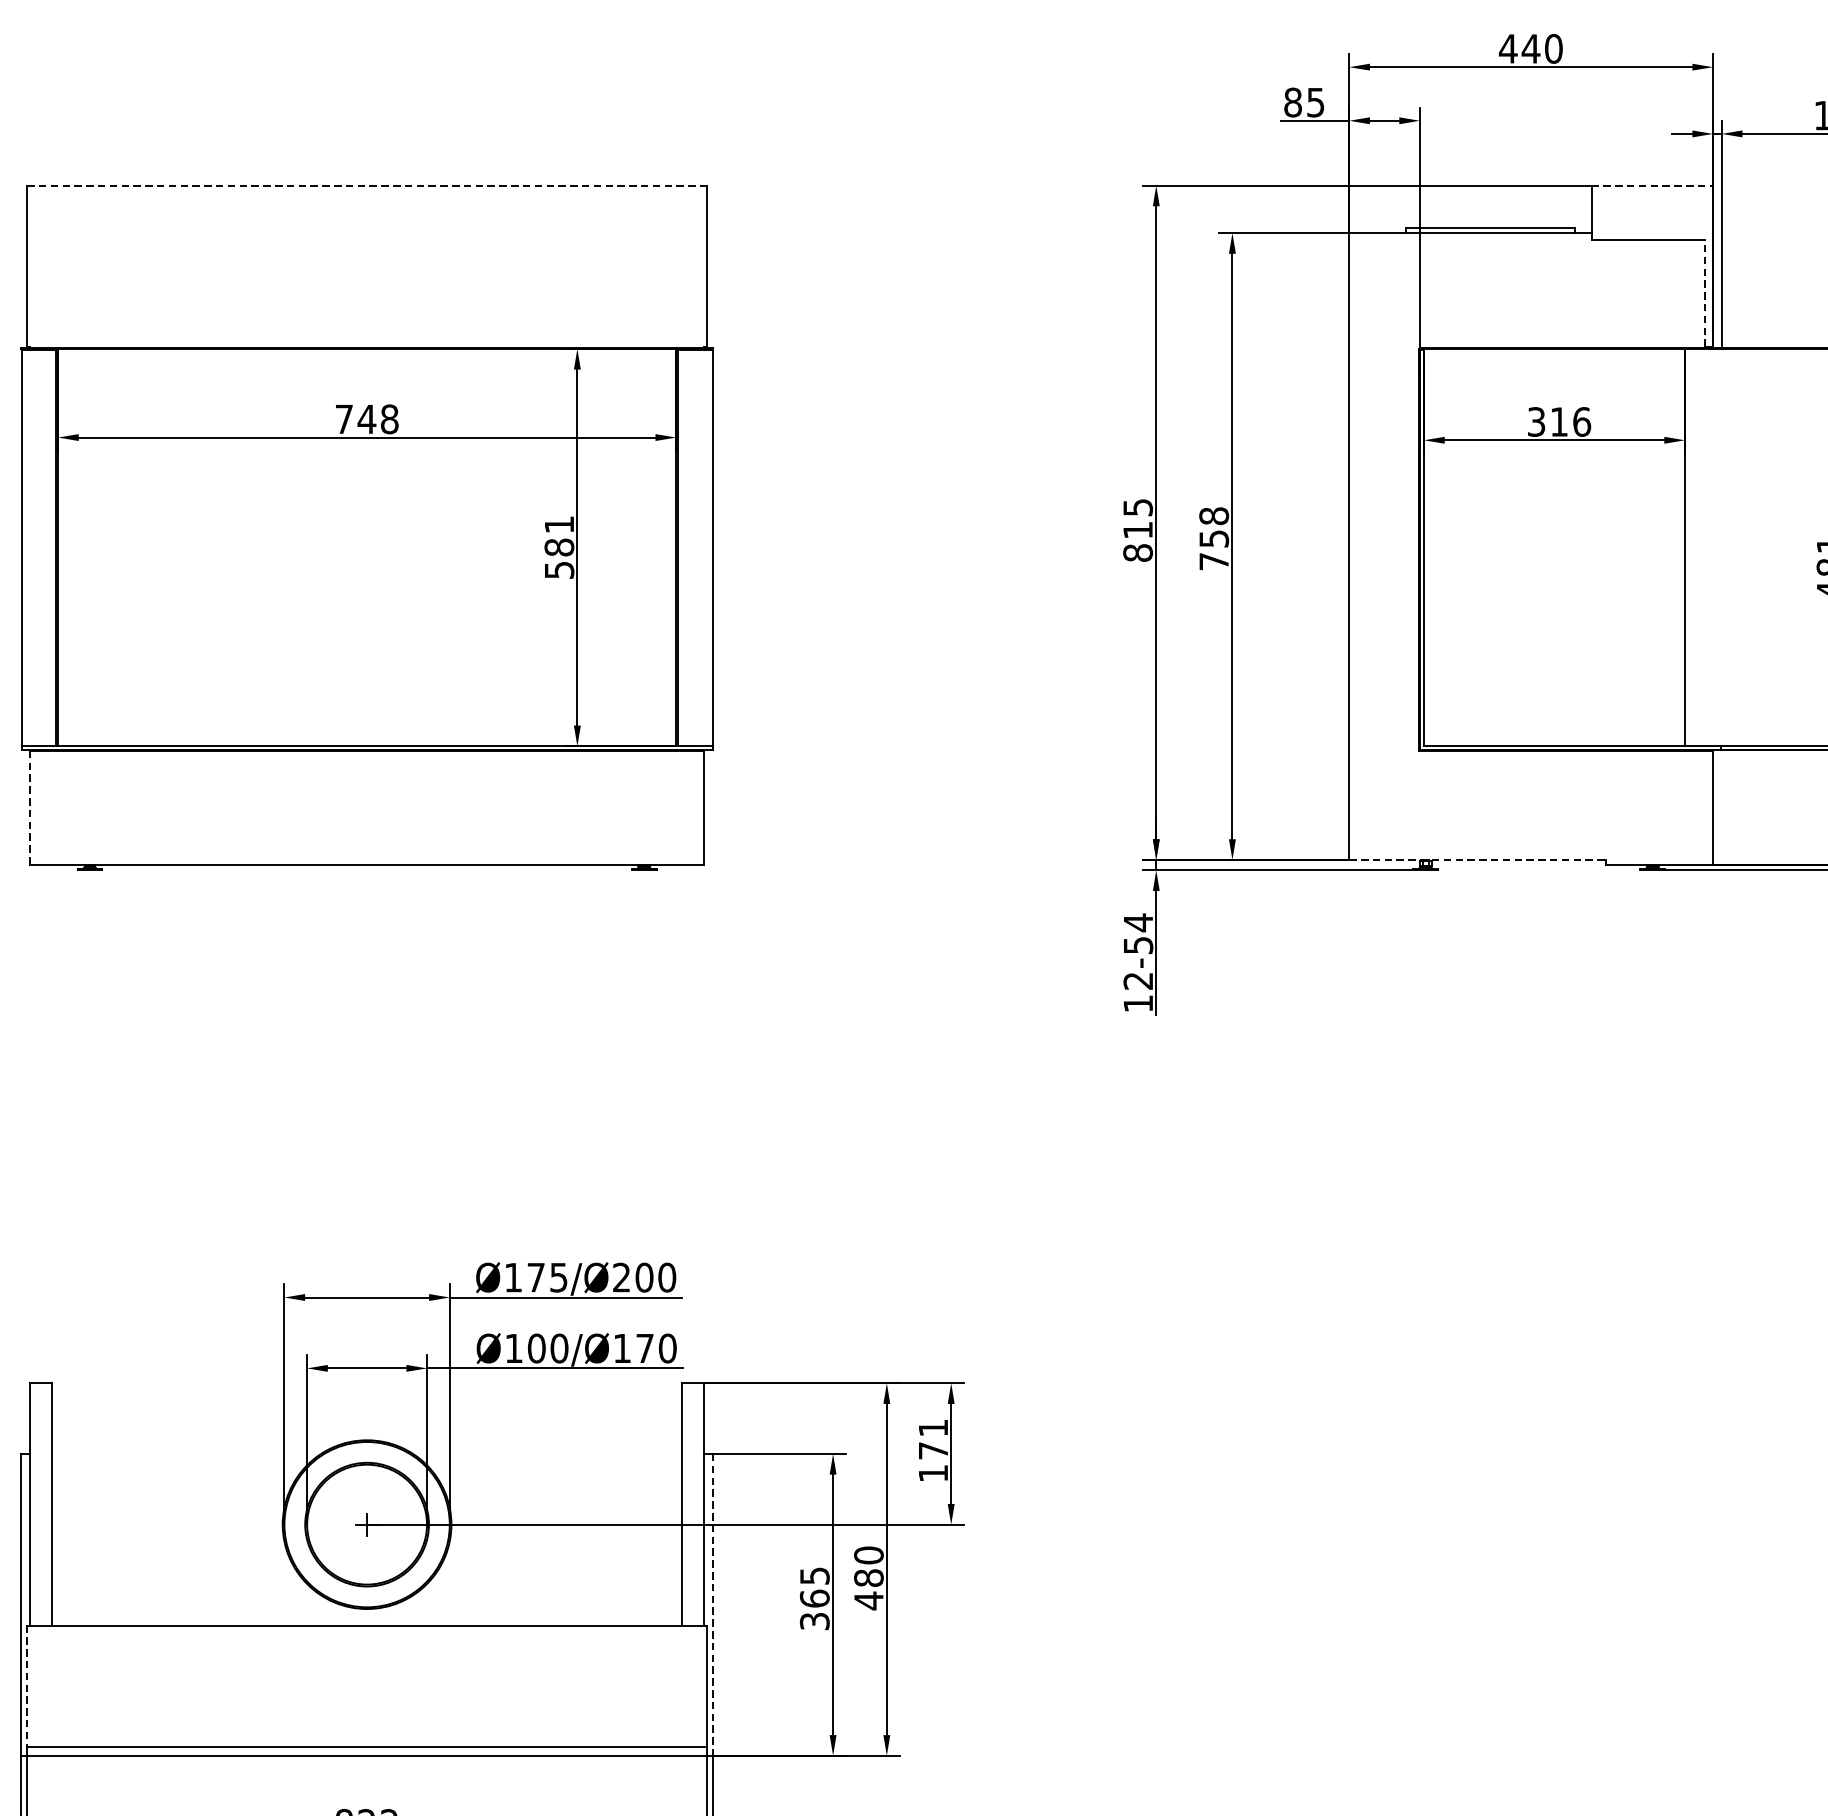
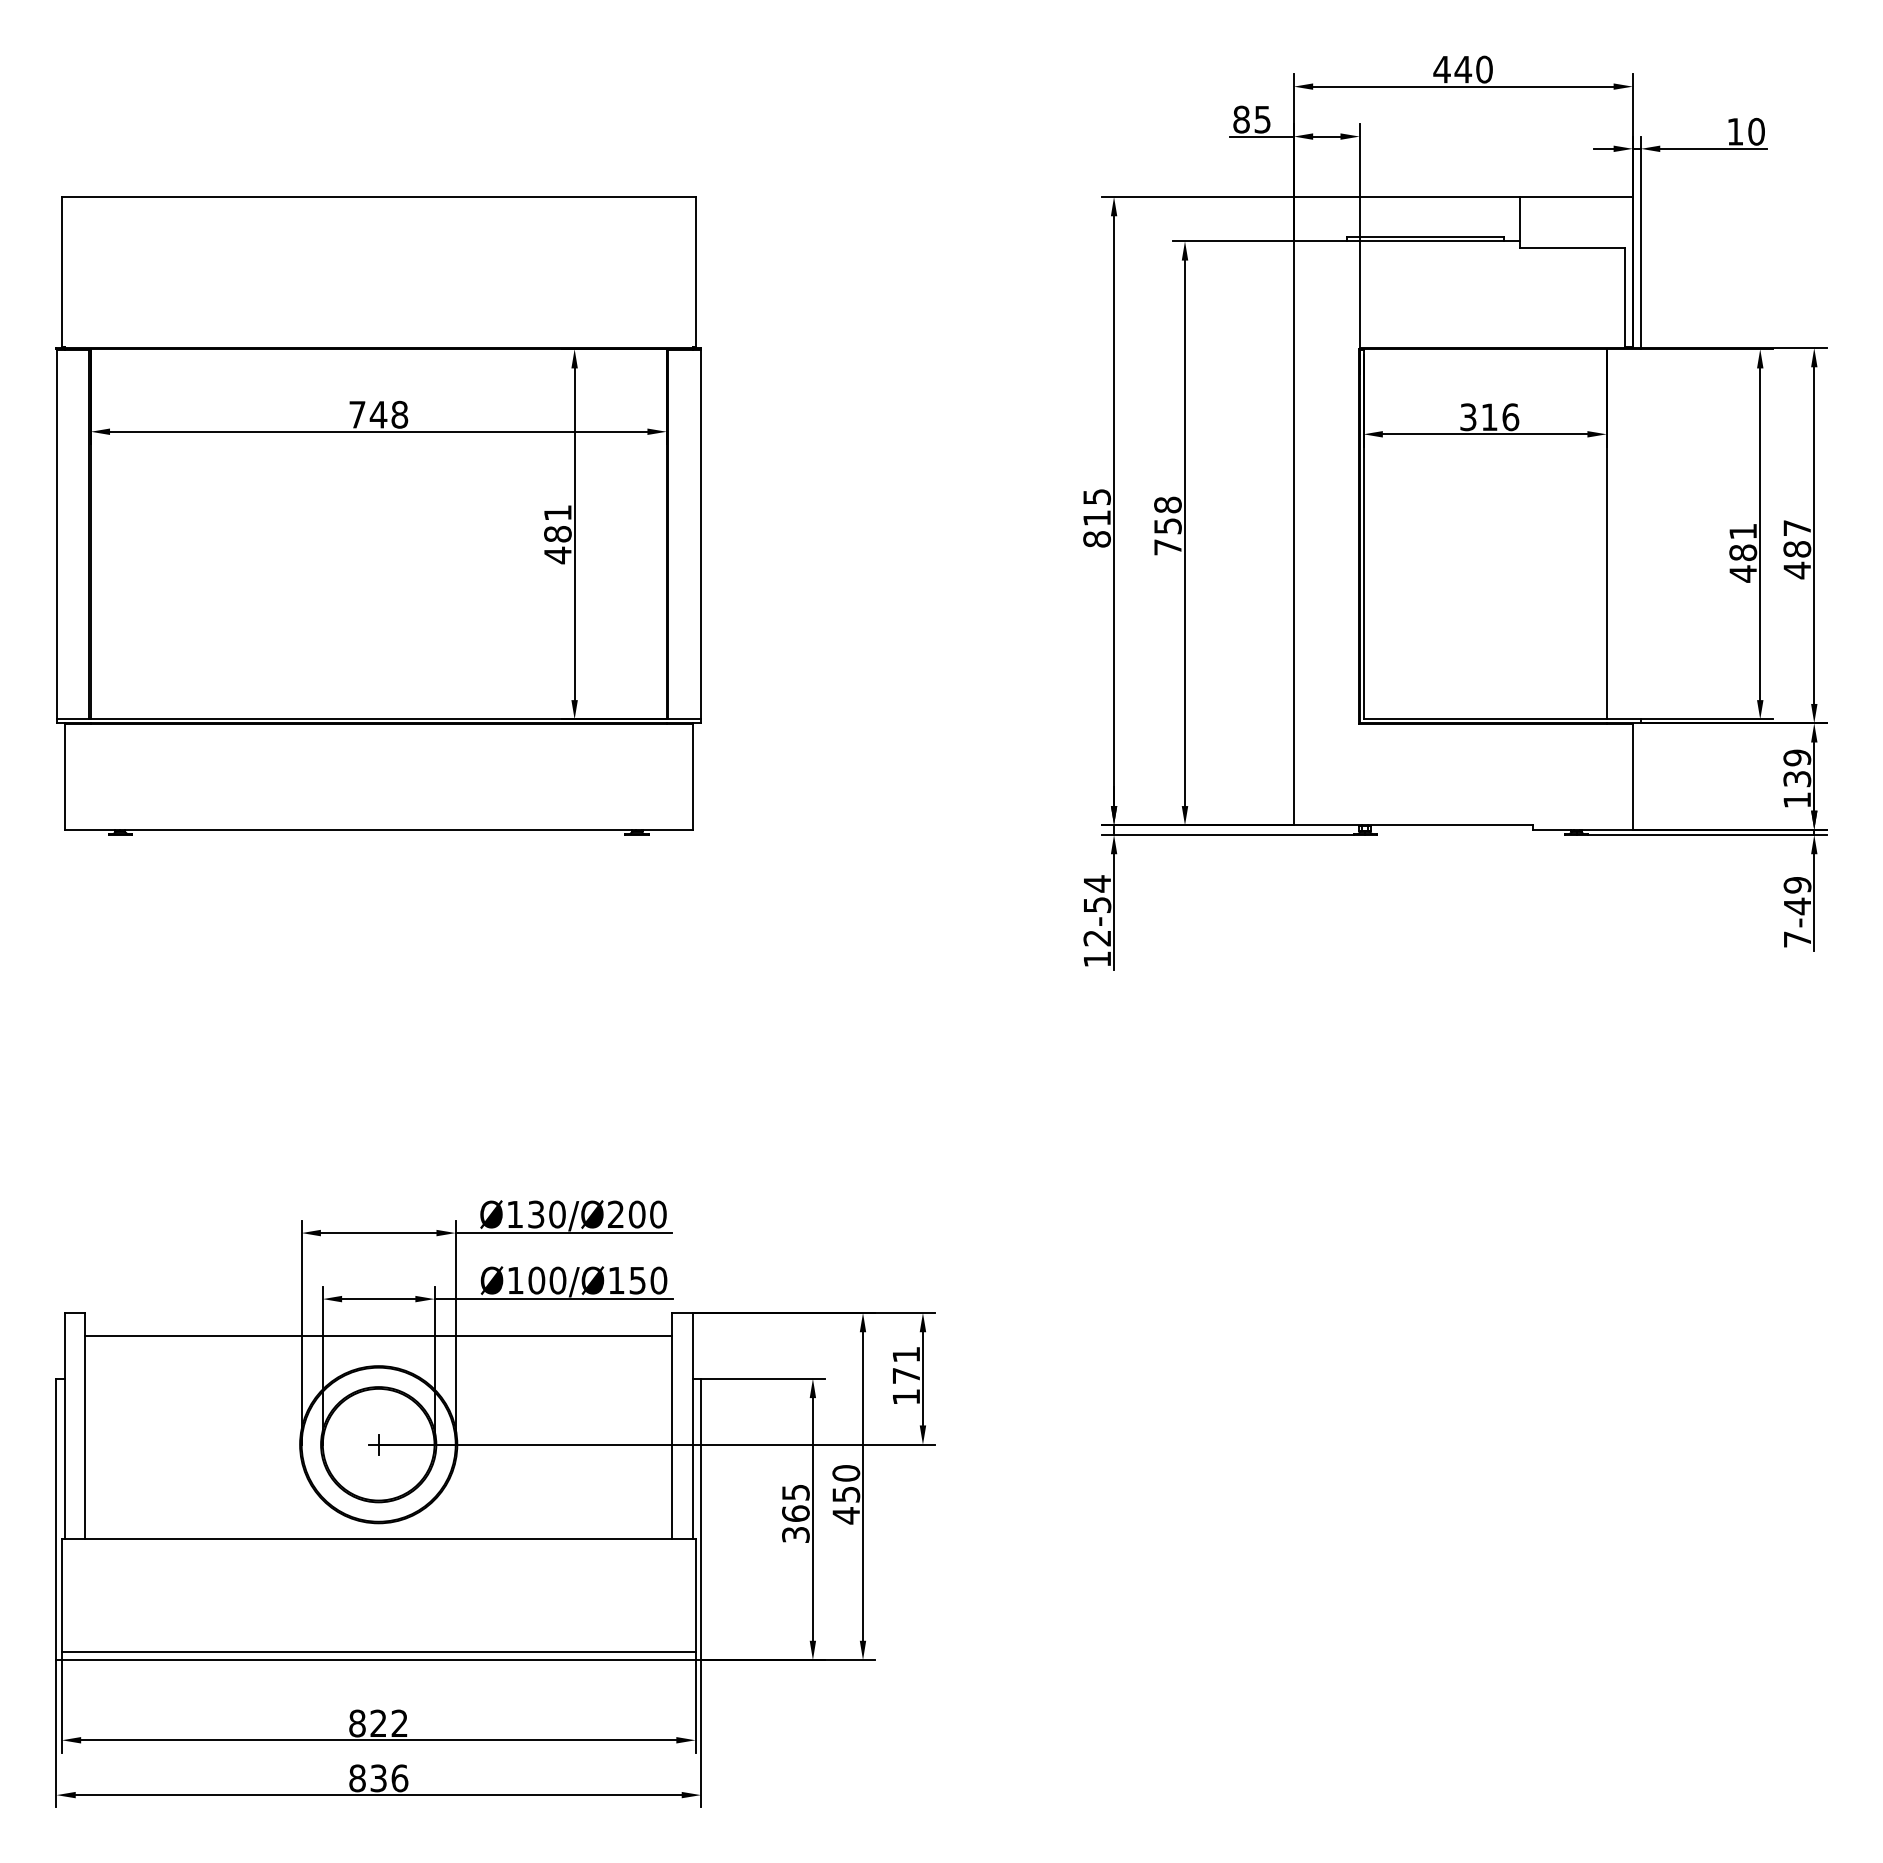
line: (366, 186) -> (378, 197), dashed -> solid
line: (1652, 186) -> (1576, 197), dashed -> solid
line: (1705, 293) -> (1625, 297), dashed -> solid
text: (558, 570) -> (557, 555), 581 -> 481
line: (29, 808) -> (64, 777), dashed -> solid
line: (1477, 860) -> (1413, 825), dashed -> solid
text: (547, 1277) -> (546, 1214), Ø175/Ø200 -> Ø130/Ø200
text: (644, 1348) -> (637, 1280), Ø100/Ø170 -> Ø100/Ø150
line: (366, 1408) -> (378, 1336), added
text: (869, 1578) -> (846, 1494), 480 -> 450
line: (712, 1604) -> (700, 1519), dashed -> solid
line: (26, 1686) -> (61, 1595), dashed -> solid

